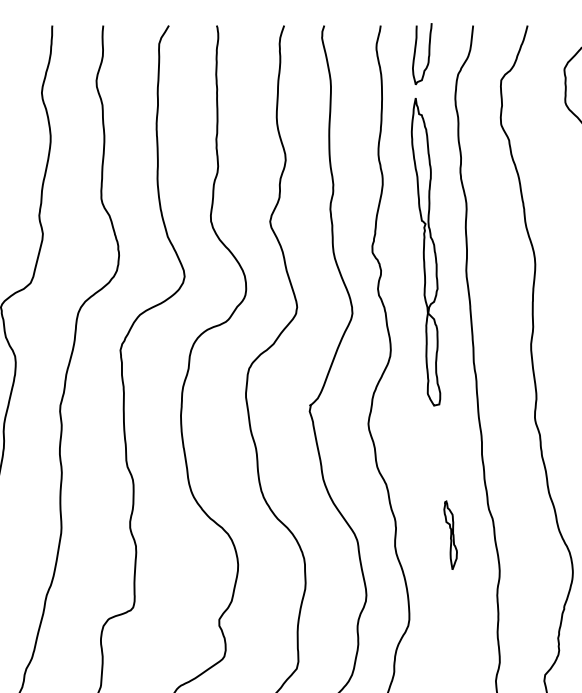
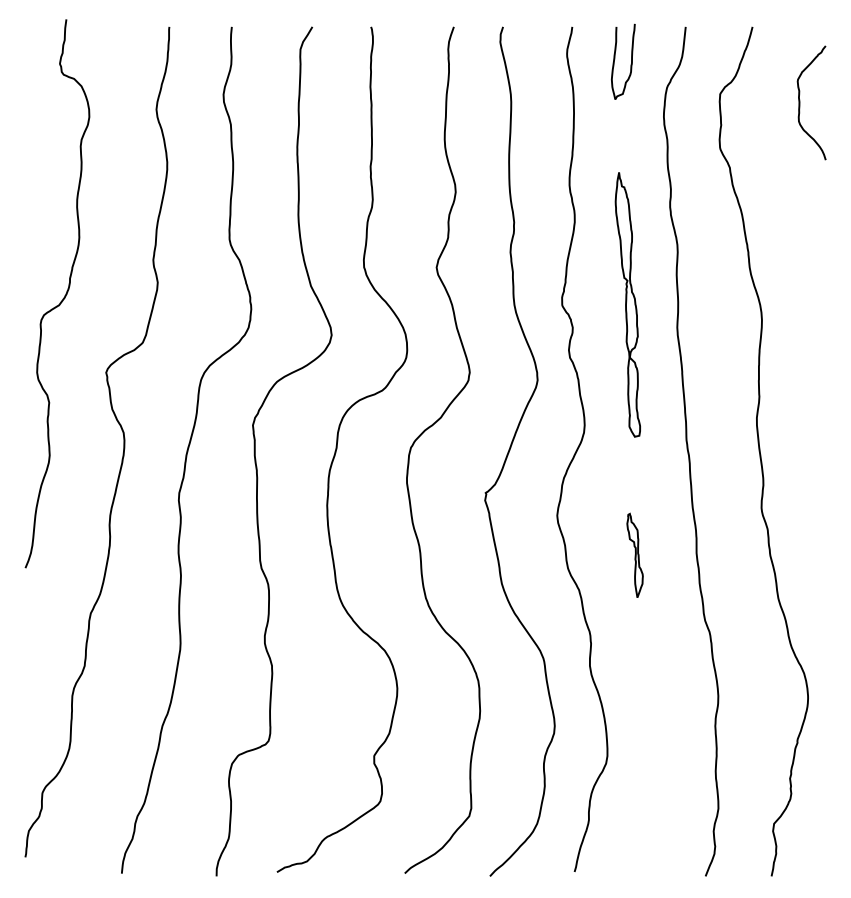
part: (425, 251) -> (627, 304), size x0.7
part: (450, 534) -> (634, 554), moved

